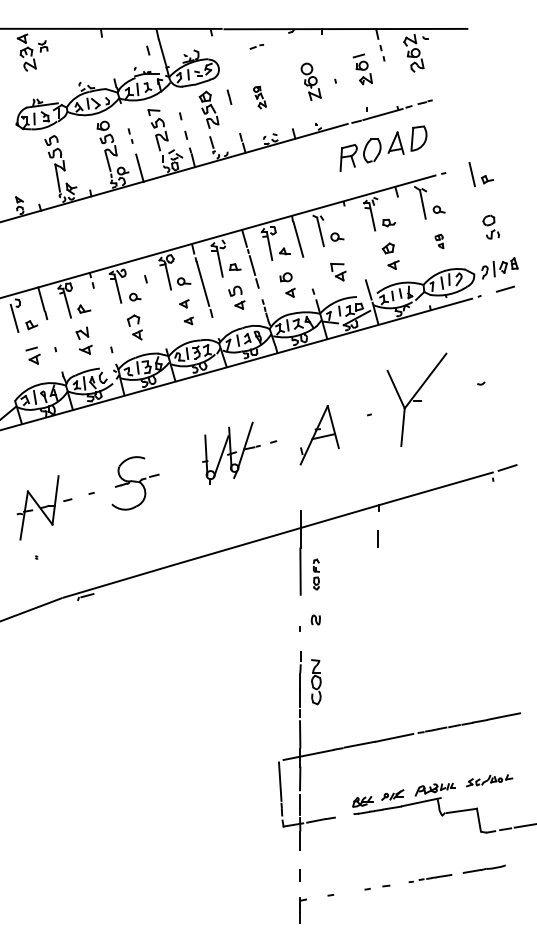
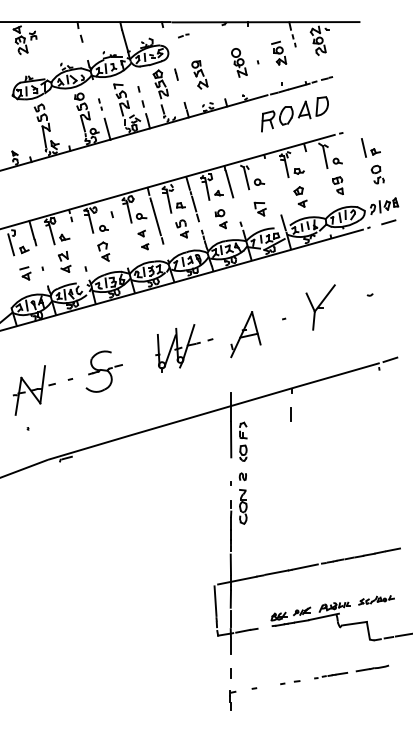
part: (256, 46) -> (183, 35), moved
line: (148, 50) -> (81, 38), moved
part: (259, 97) -> (199, 74), size x1.67
part: (481, 174) -> (371, 147), moved
part: (439, 241) -> (338, 185), size x1.67
part: (416, 399) -> (320, 307), size x0.62
part: (316, 574) -> (243, 441), size x1.67
part: (316, 682) -> (243, 507), moved

